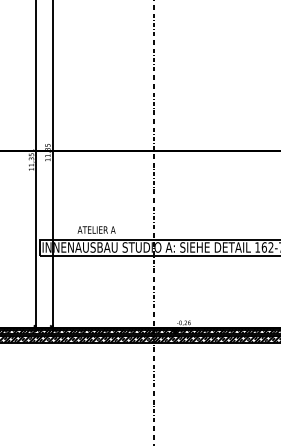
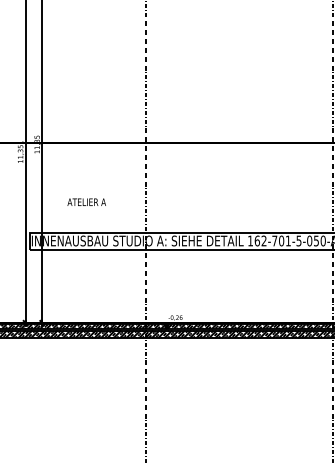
text: (96, 229) -> (86, 201), moved

